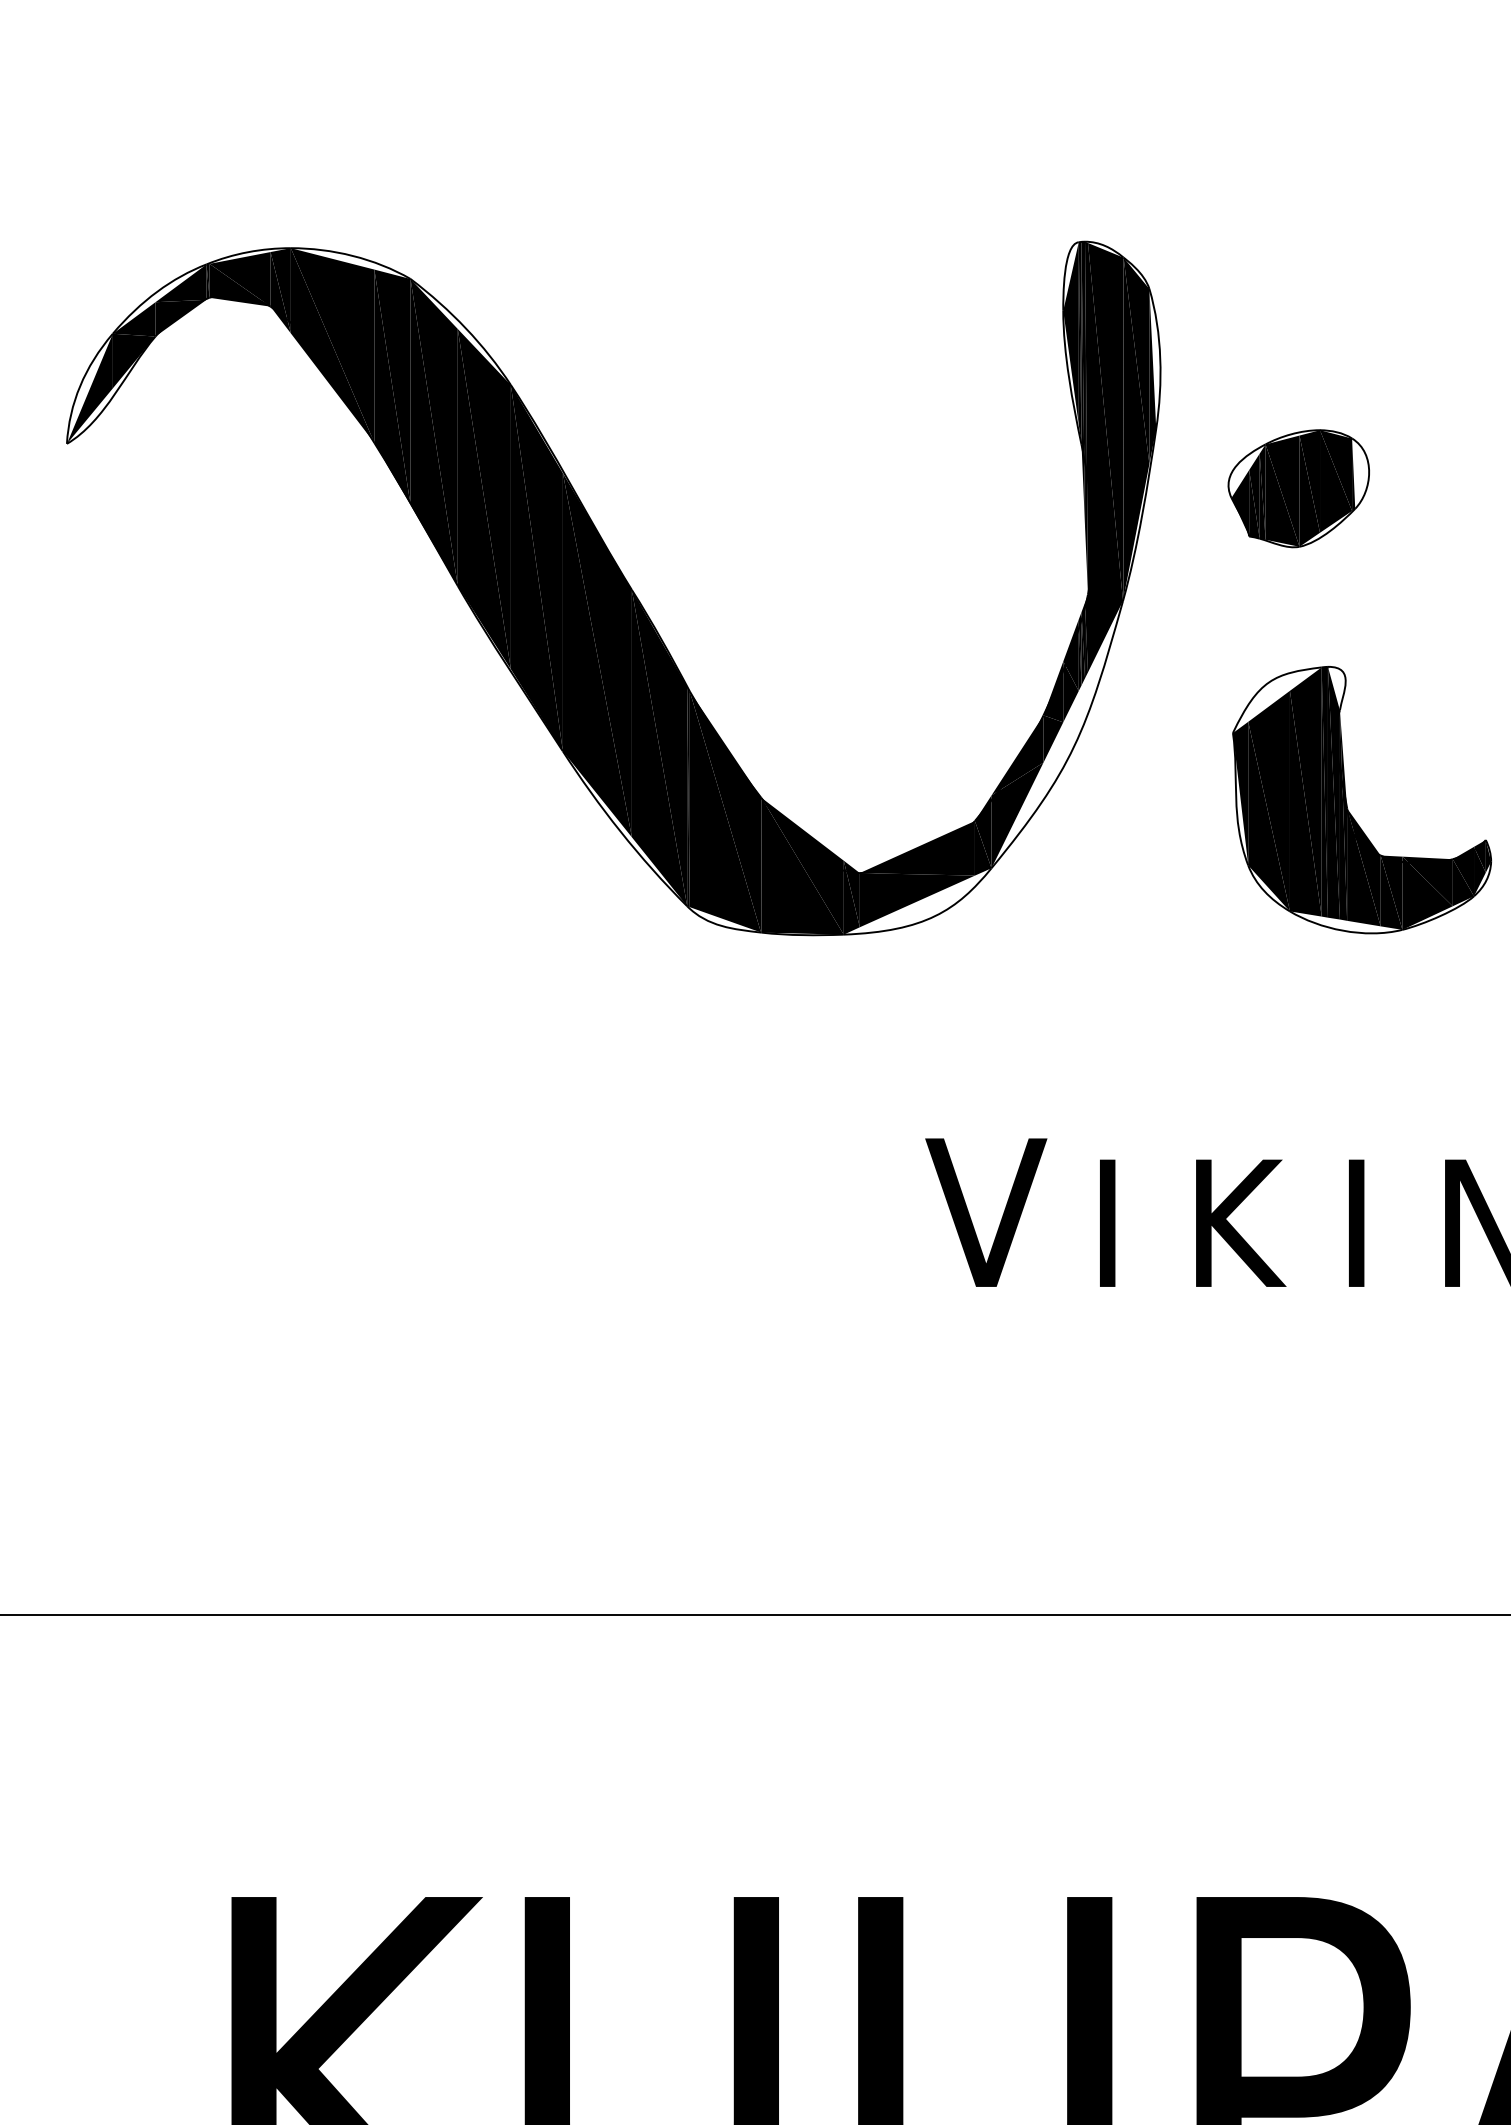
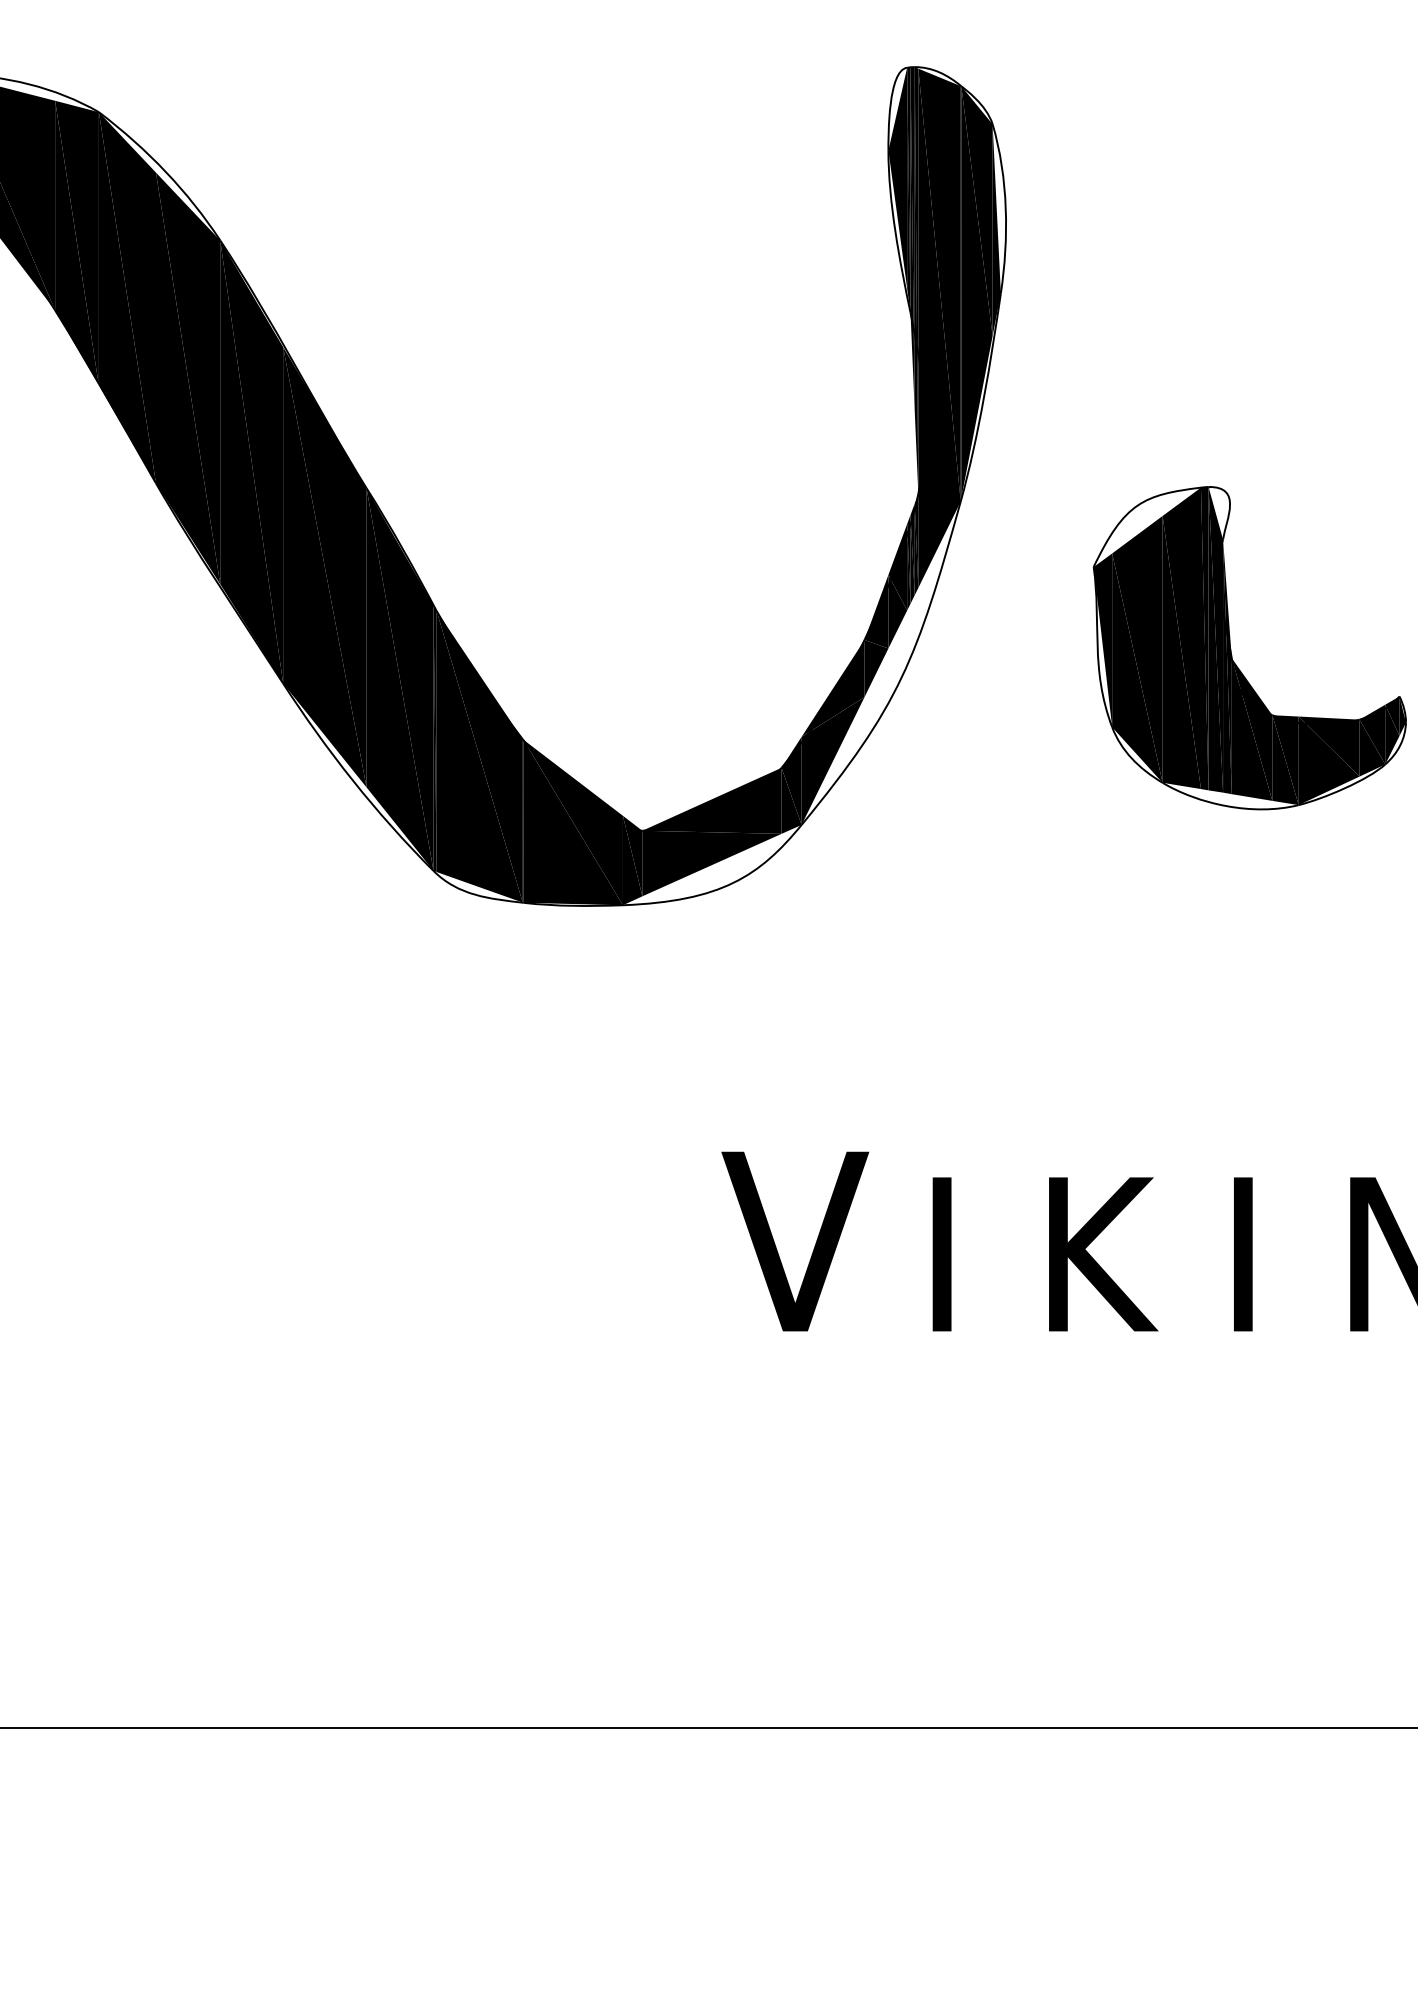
part: (1298, 488) -> (1172, 365), removed
part: (1347, 803) -> (1232, 652), moved

